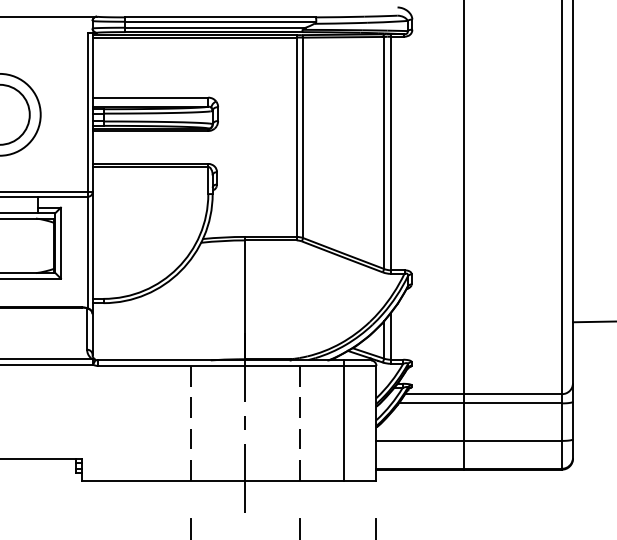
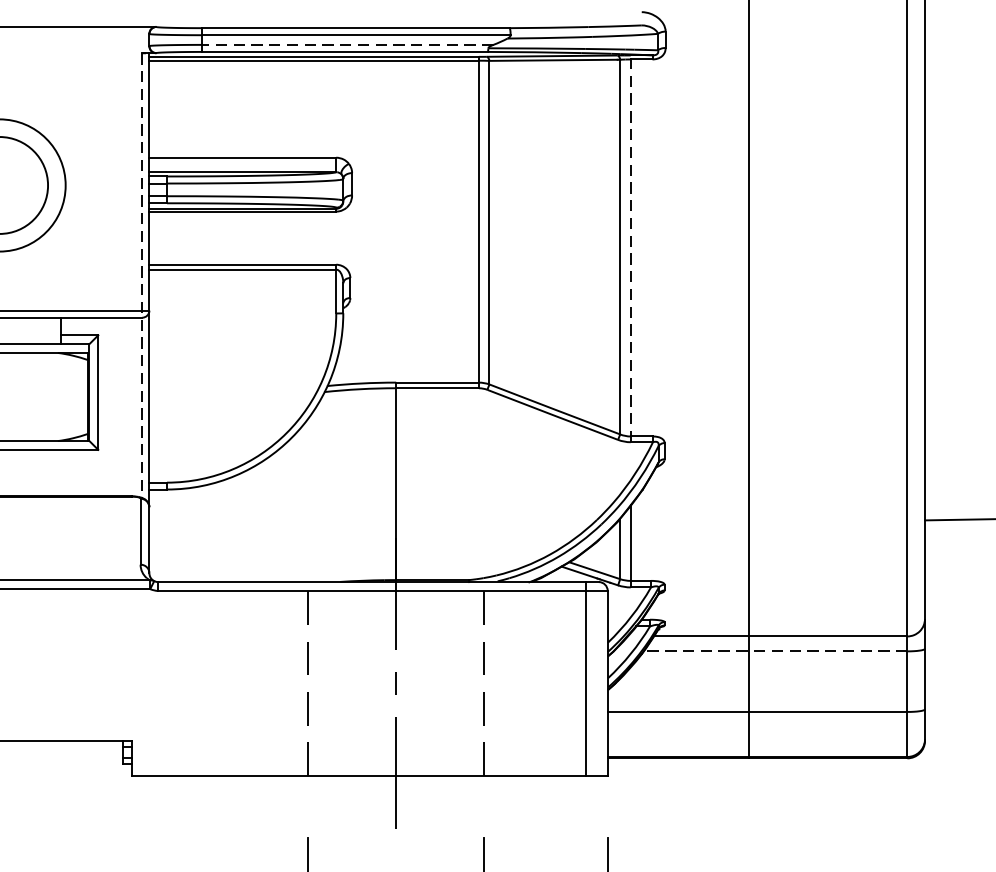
line: (215, 27) -> (347, 44), solid -> dashed
line: (390, 154) -> (630, 249), solid -> dashed
line: (88, 170) -> (142, 275), solid -> dashed
line: (480, 403) -> (775, 651), solid -> dashed
line: (343, 420) -> (585, 678), moved

